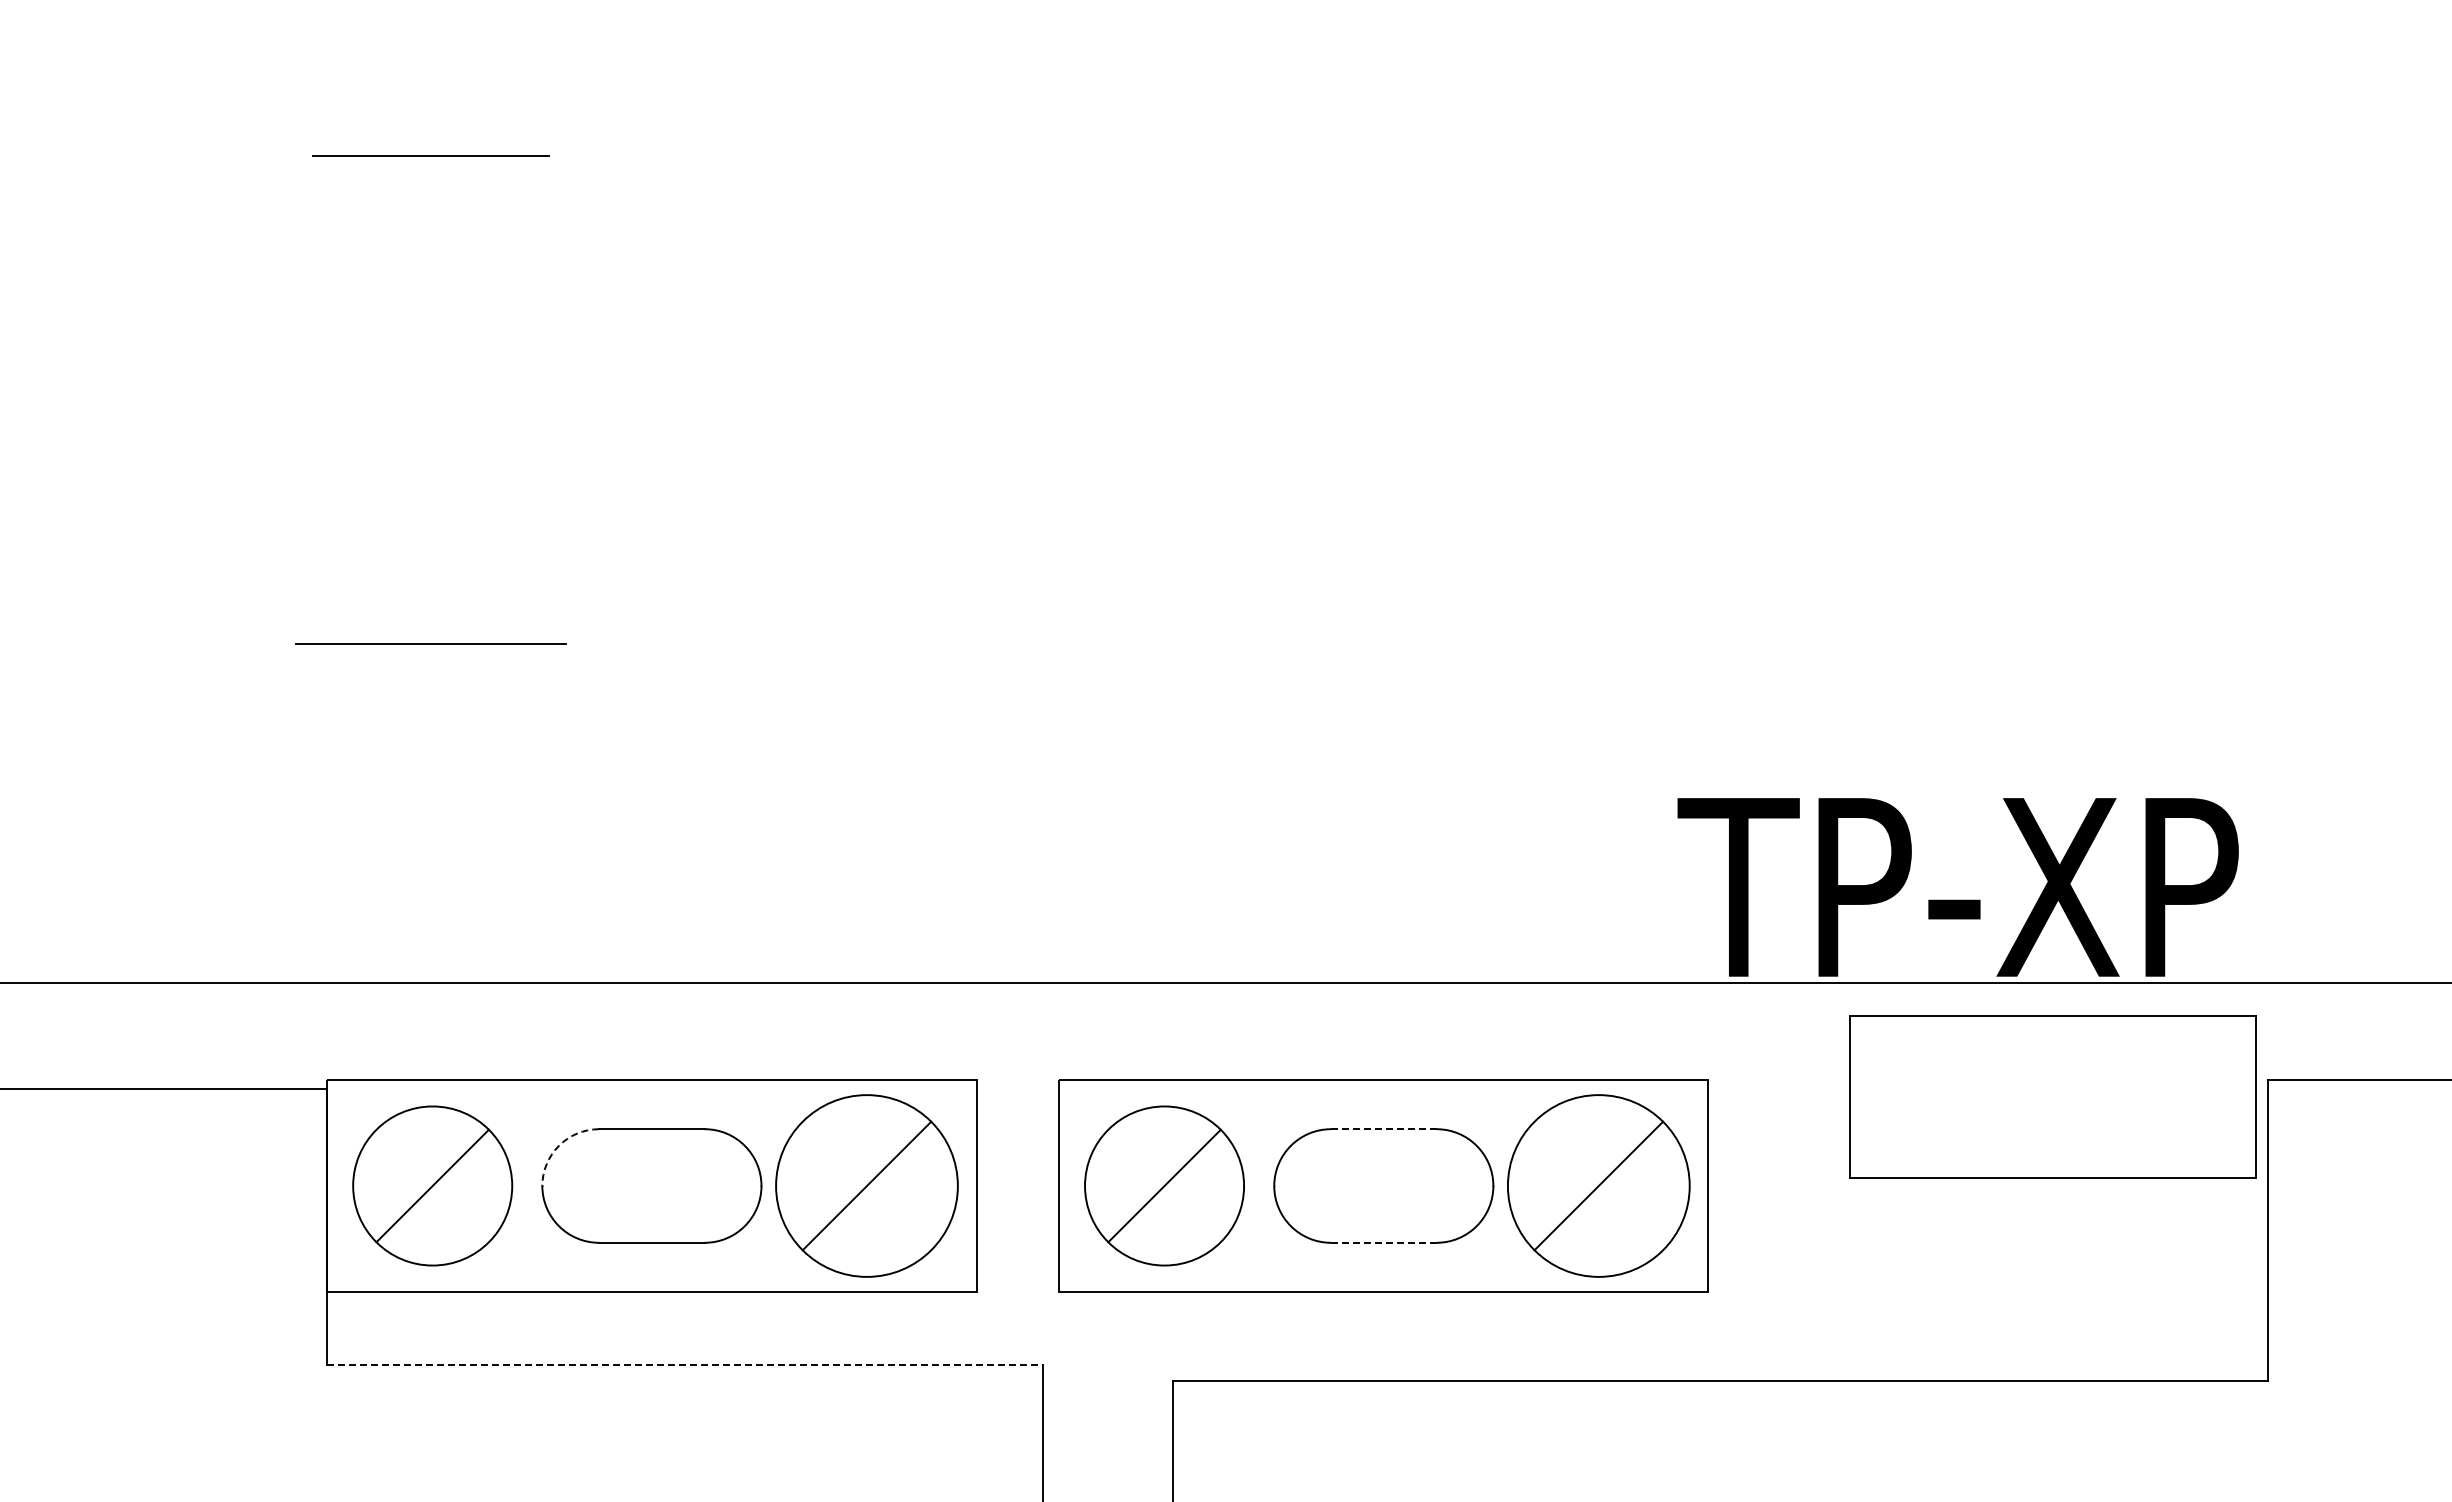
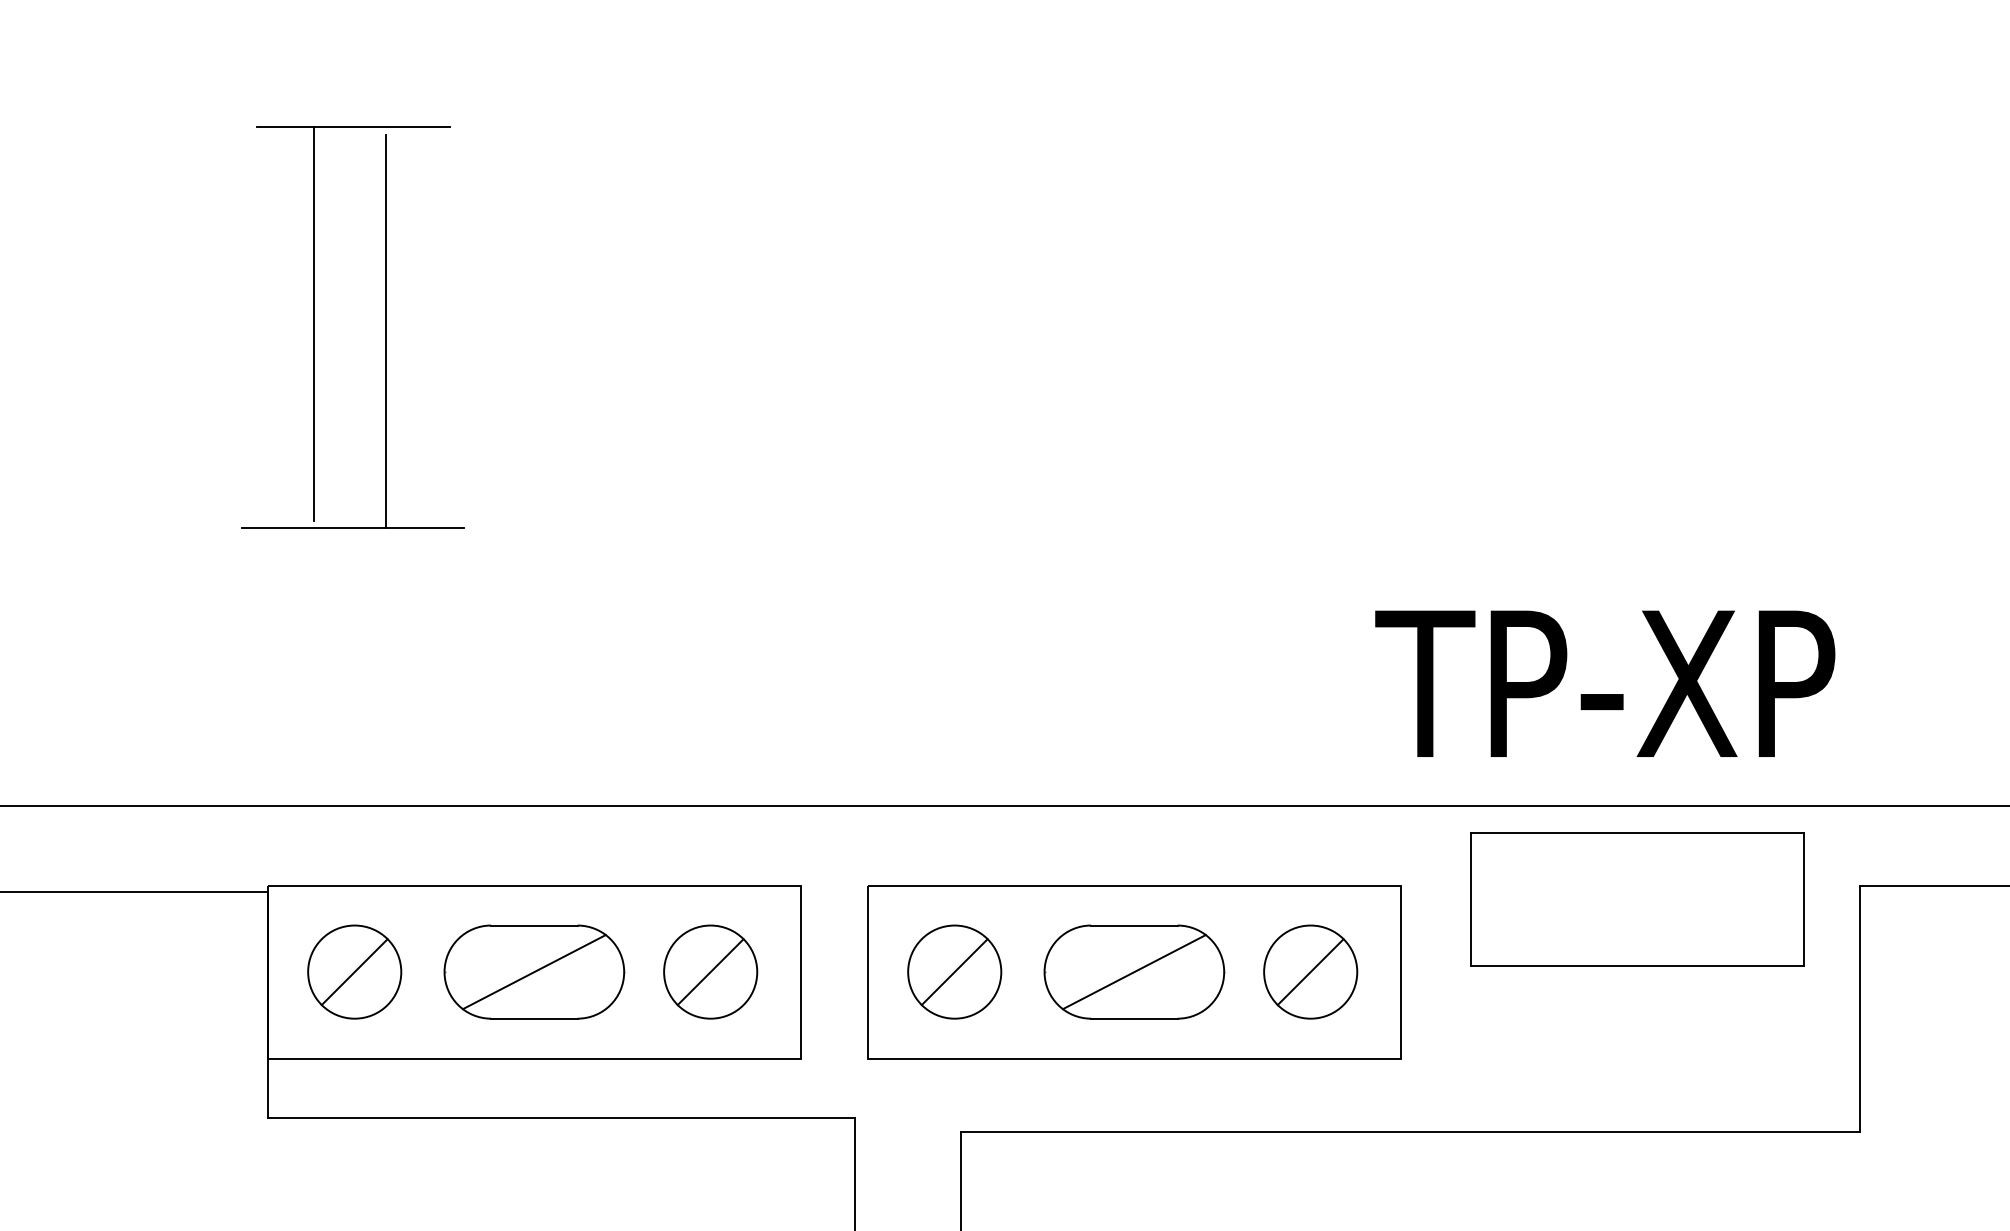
line: (383, 395) -> (314, 324), added
line: (470, 403) -> (385, 330), added
text: (1957, 887) -> (1604, 683), moved
part: (2052, 1096) -> (1637, 898), moved
line: (1383, 1129) -> (1134, 925), dashed -> solid
arc: (558, 1145) -> (457, 938), dashed -> solid
part: (432, 1185) -> (354, 971), size x0.71
line: (651, 1185) -> (534, 971), added
part: (866, 1185) -> (710, 971), size x0.62
part: (1164, 1185) -> (954, 971), size x0.71
line: (1383, 1185) -> (1134, 971), added
part: (1598, 1185) -> (1310, 971), size x0.62
line: (1383, 1242) -> (1134, 1018), dashed -> solid
line: (685, 1364) -> (561, 1118), dashed -> solid

